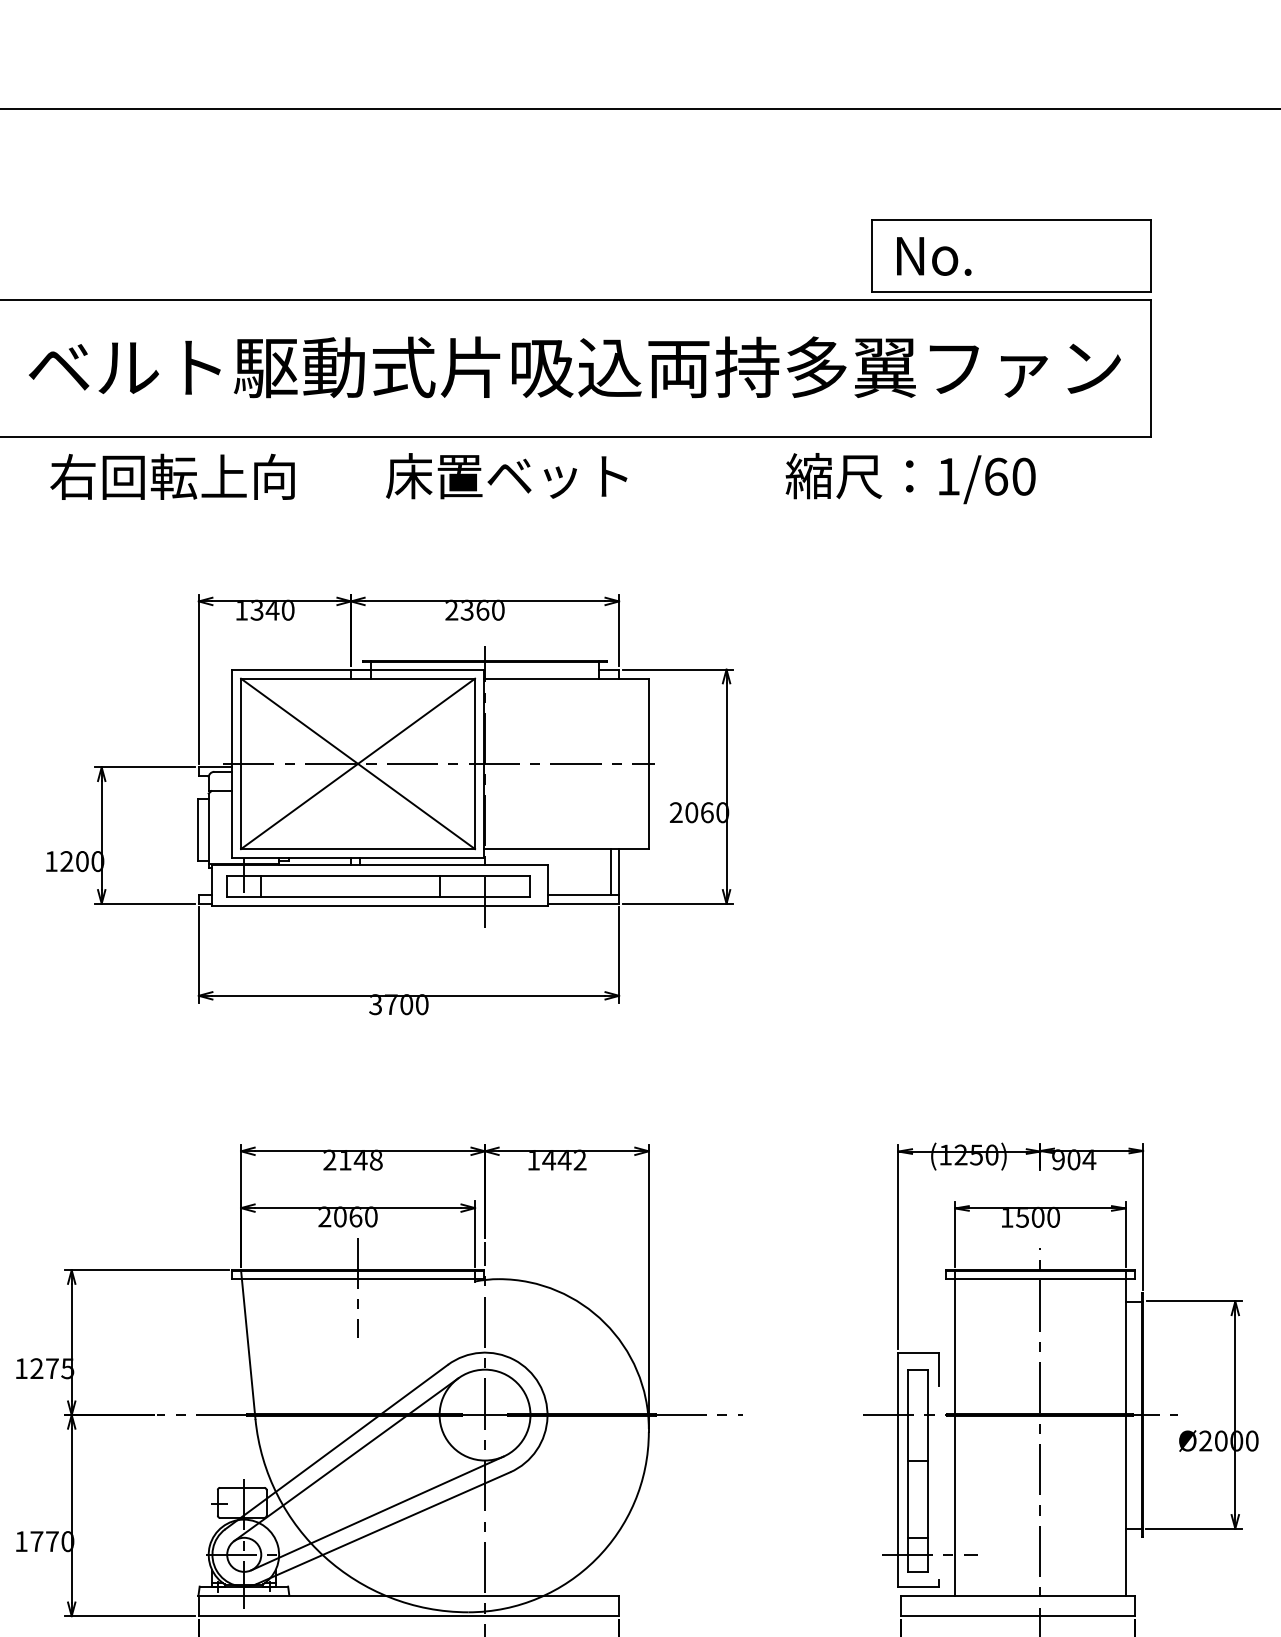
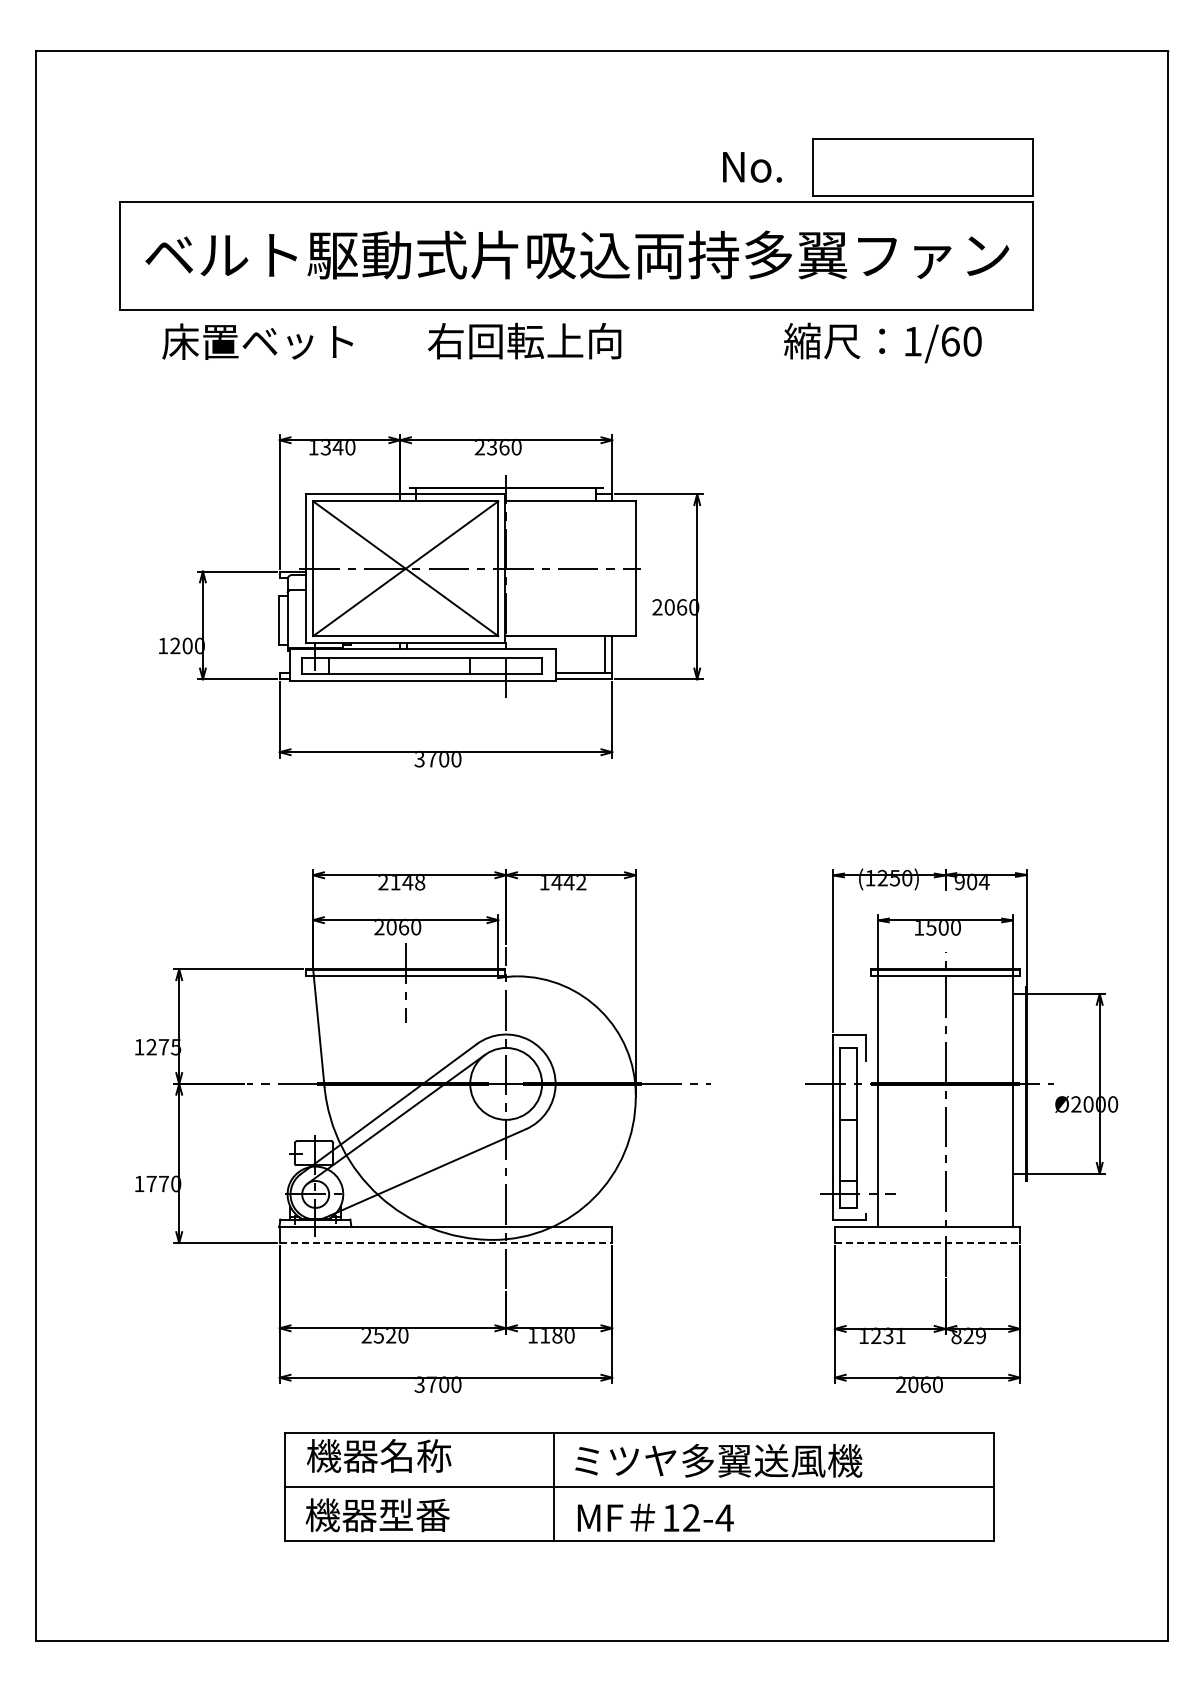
text: (934, 256) -> (752, 167), moved
text: (508, 475) -> (524, 340), 床置ベット -> 右回転上向
text: (171, 476) -> (258, 341), 右回転上向 -> 床置ベット
text: (910, 477) -> (882, 342), moved
line: (376, 1513) -> (420, 1161), removed
line: (409, 1615) -> (446, 1242), solid -> dashed
line: (1017, 1615) -> (927, 1242), solid -> dashed

